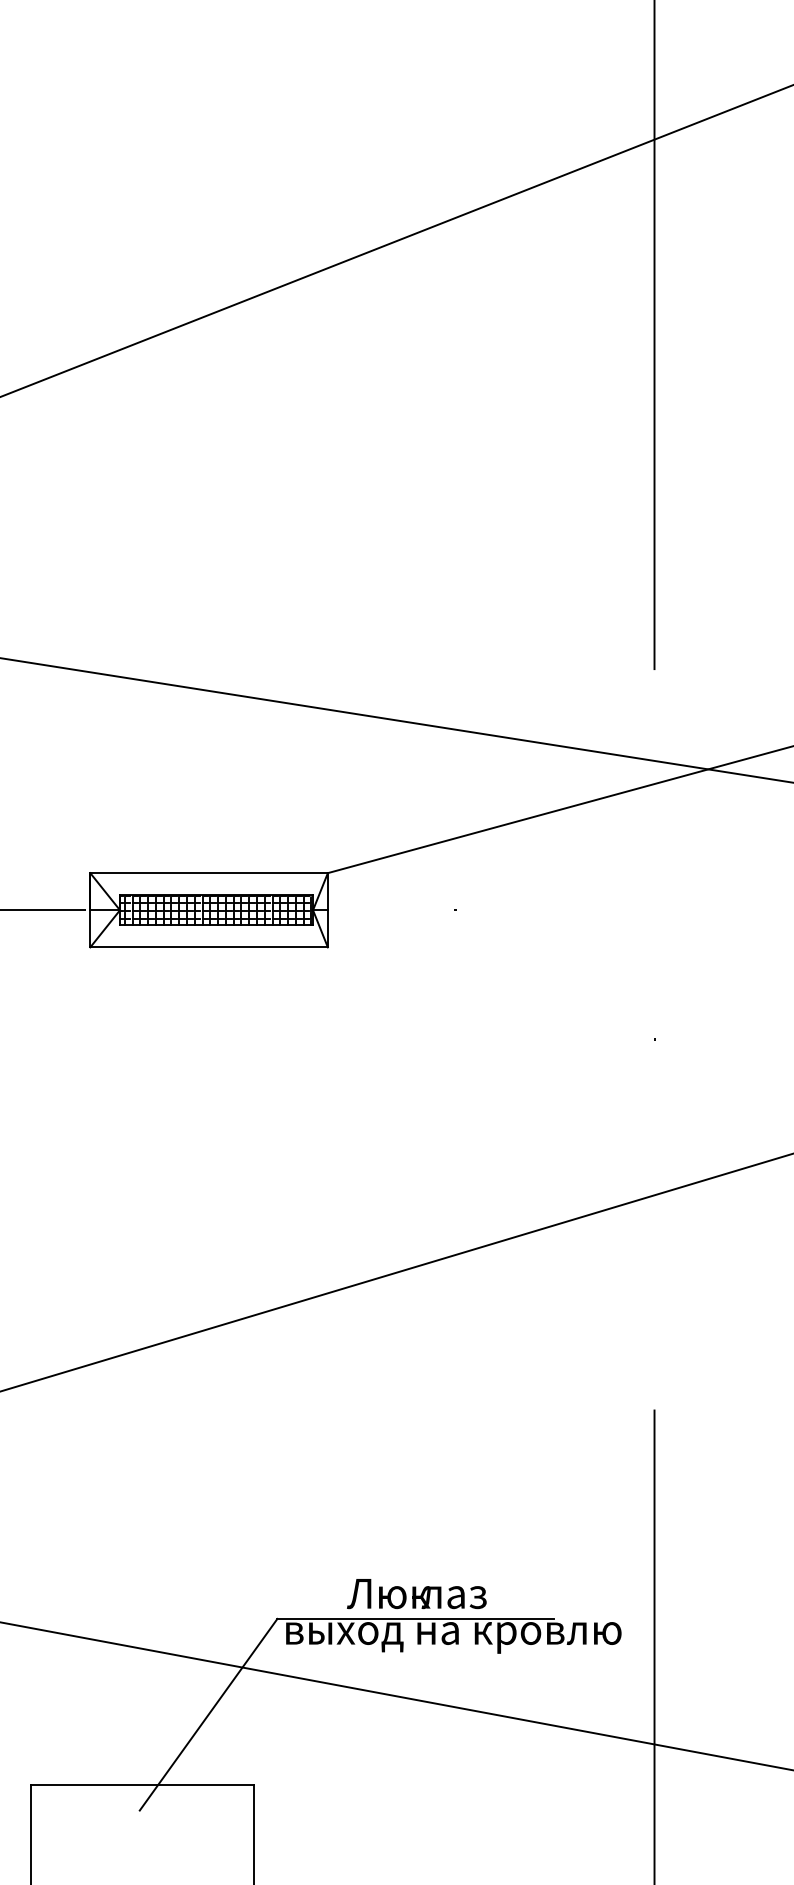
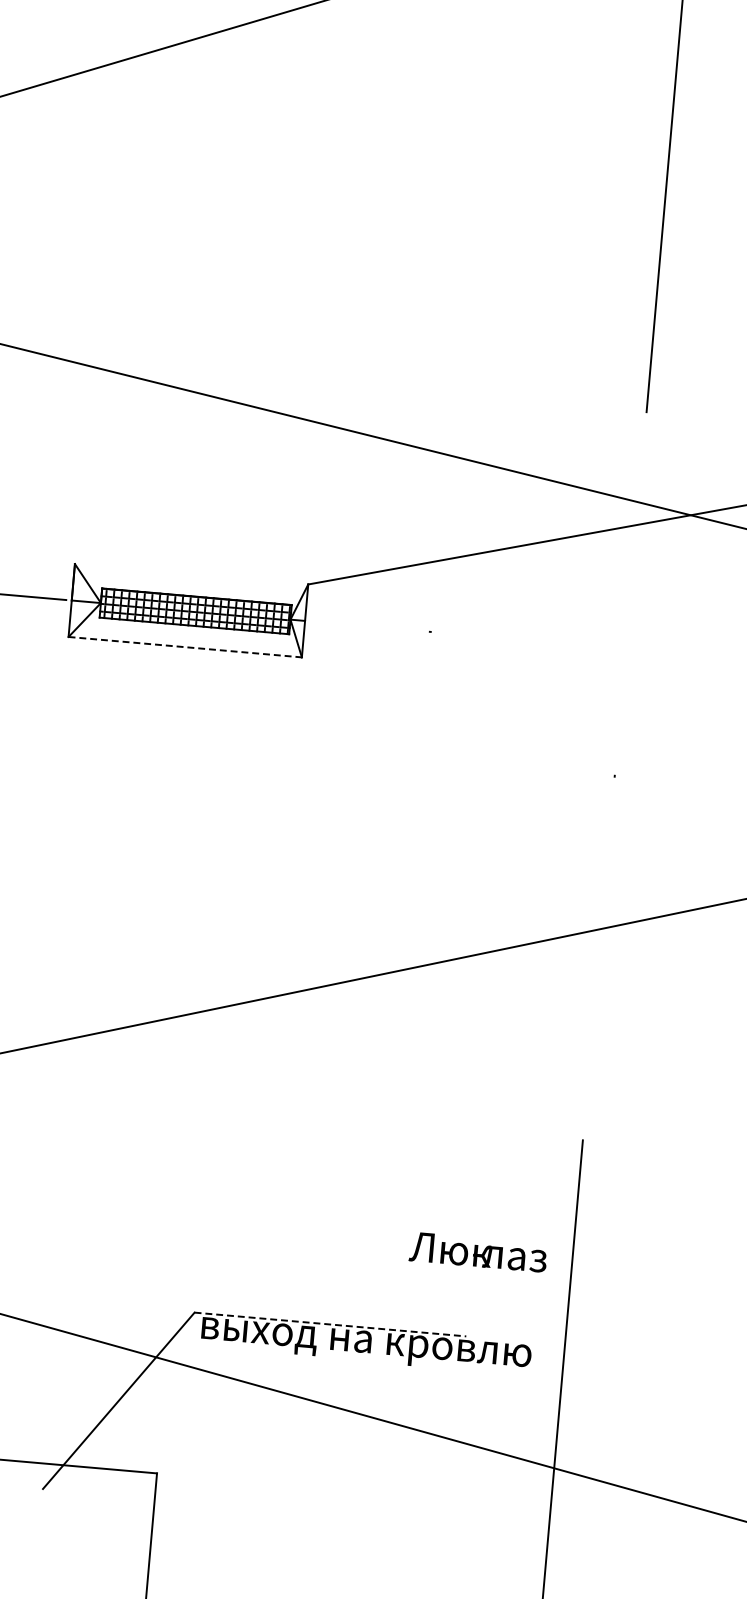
line: (208, 873) -> (190, 574), removed
line: (209, 947) -> (185, 647), solid -> dashed
text: (416, 1594) -> (478, 1252), moved
line: (416, 1618) -> (331, 1324), solid -> dashed

